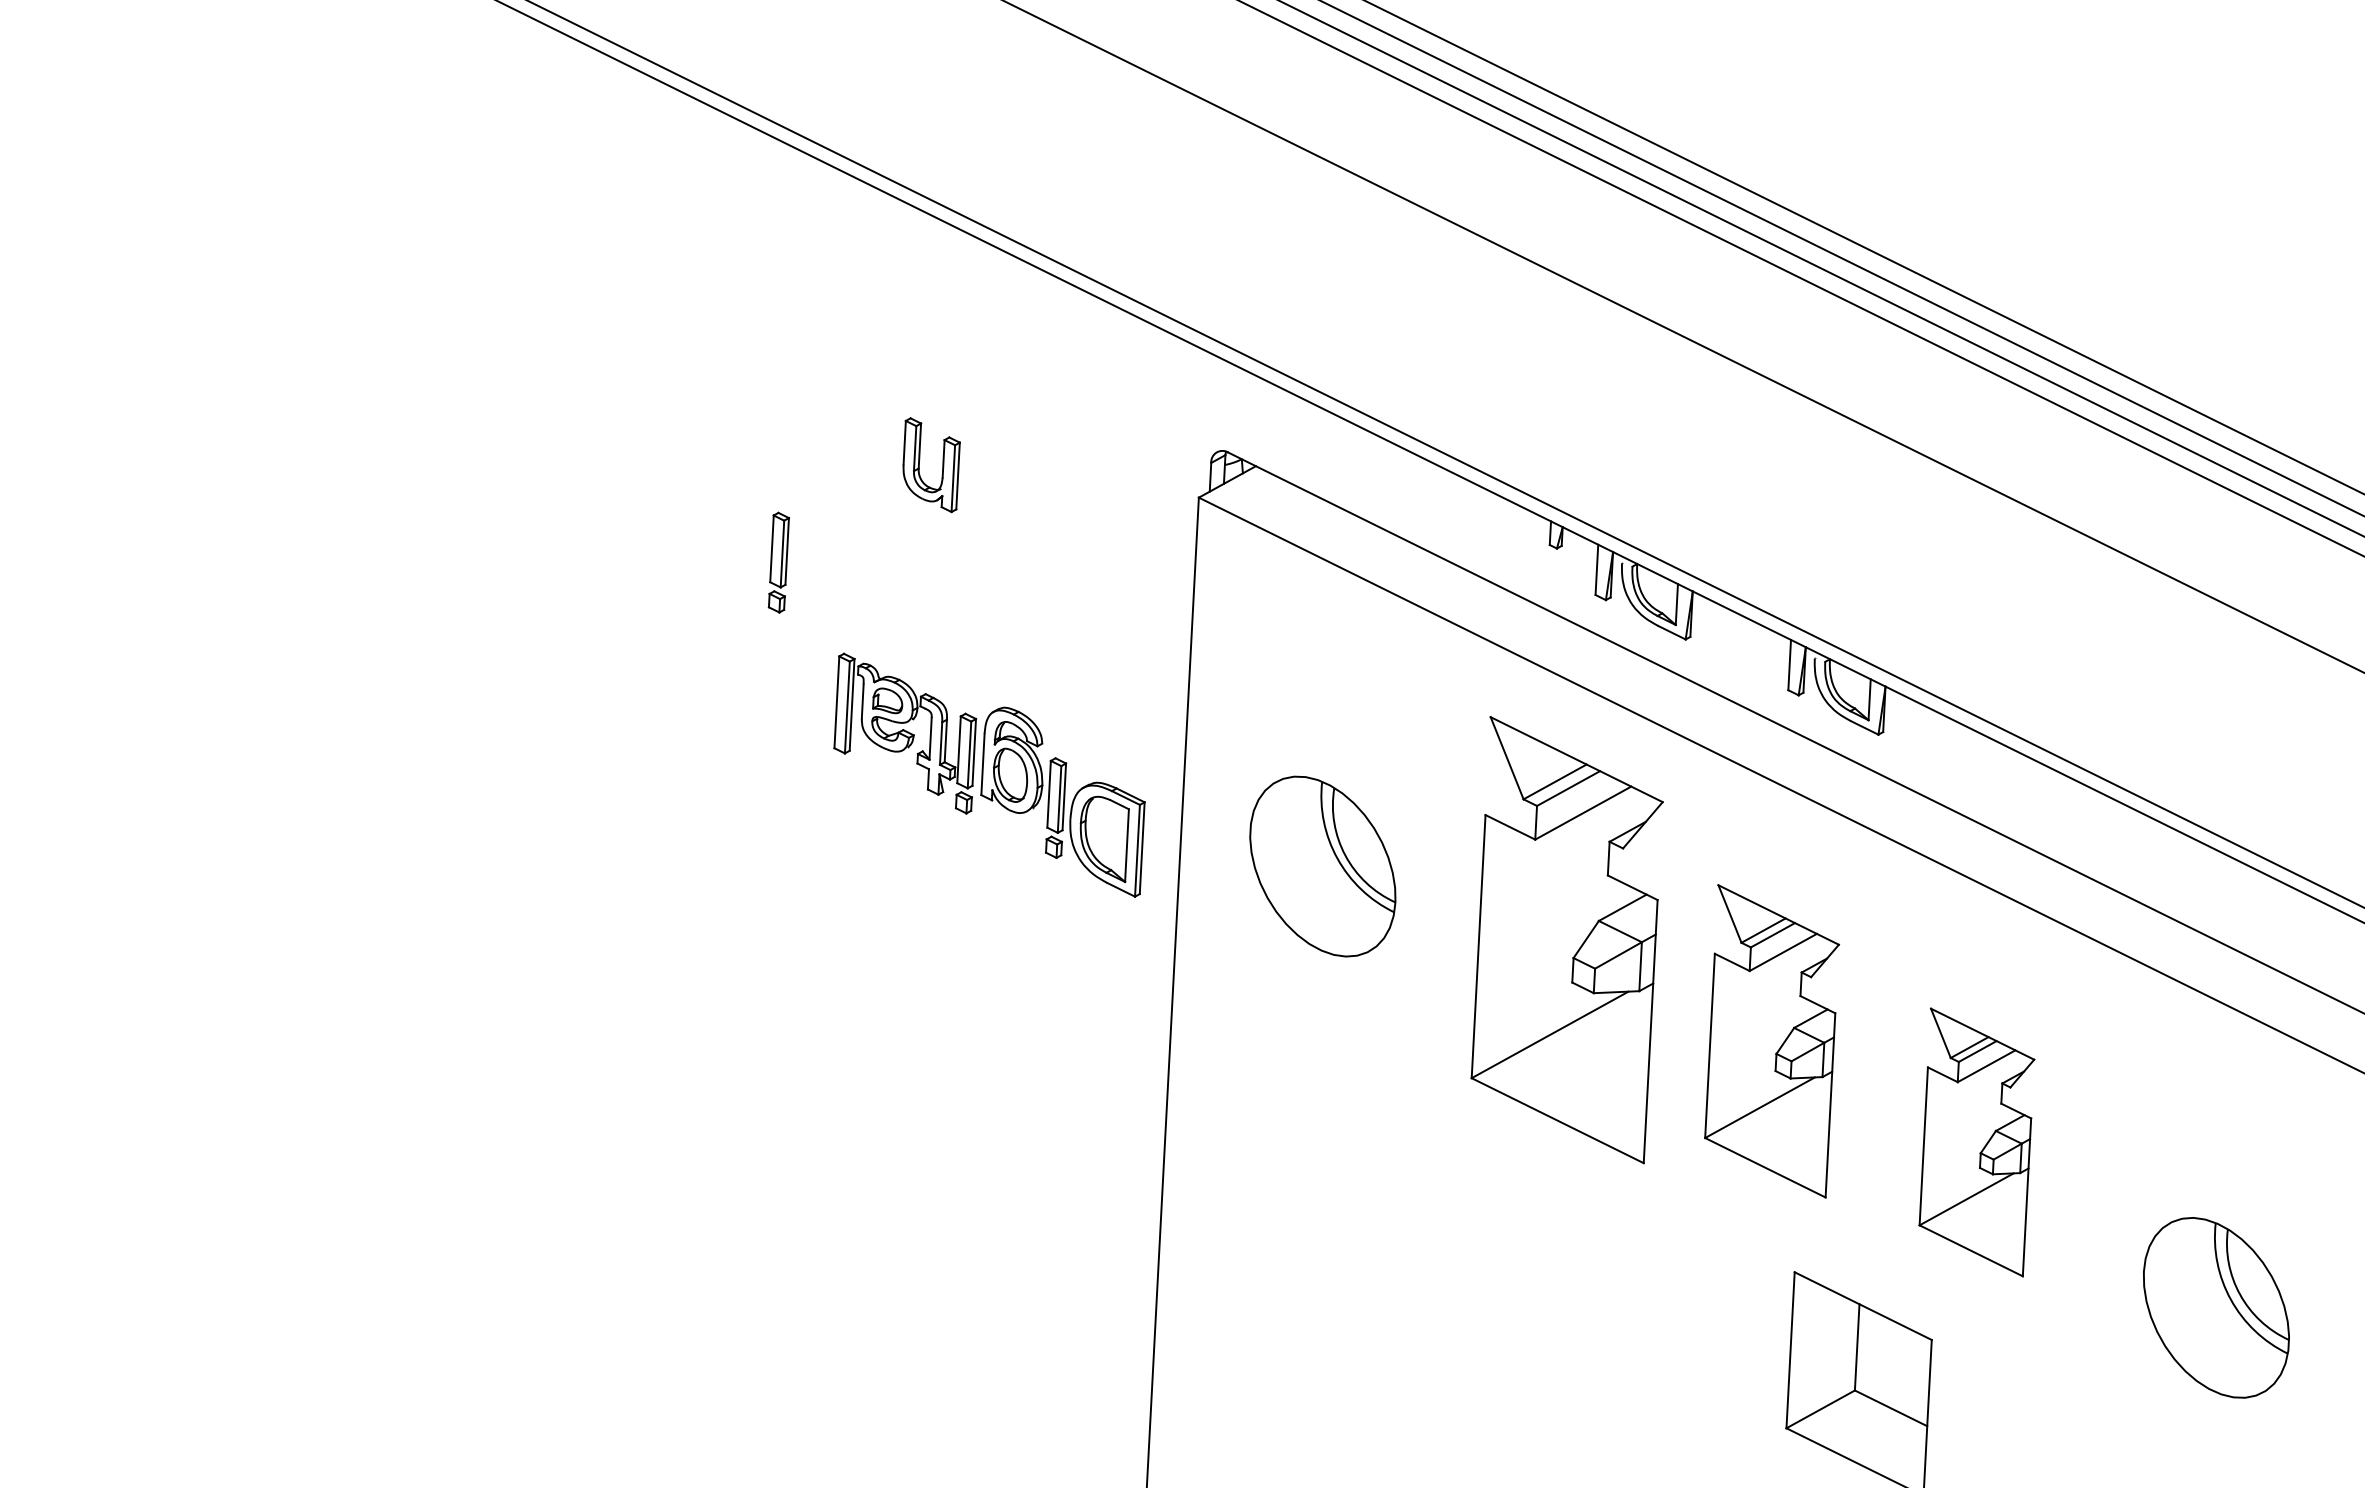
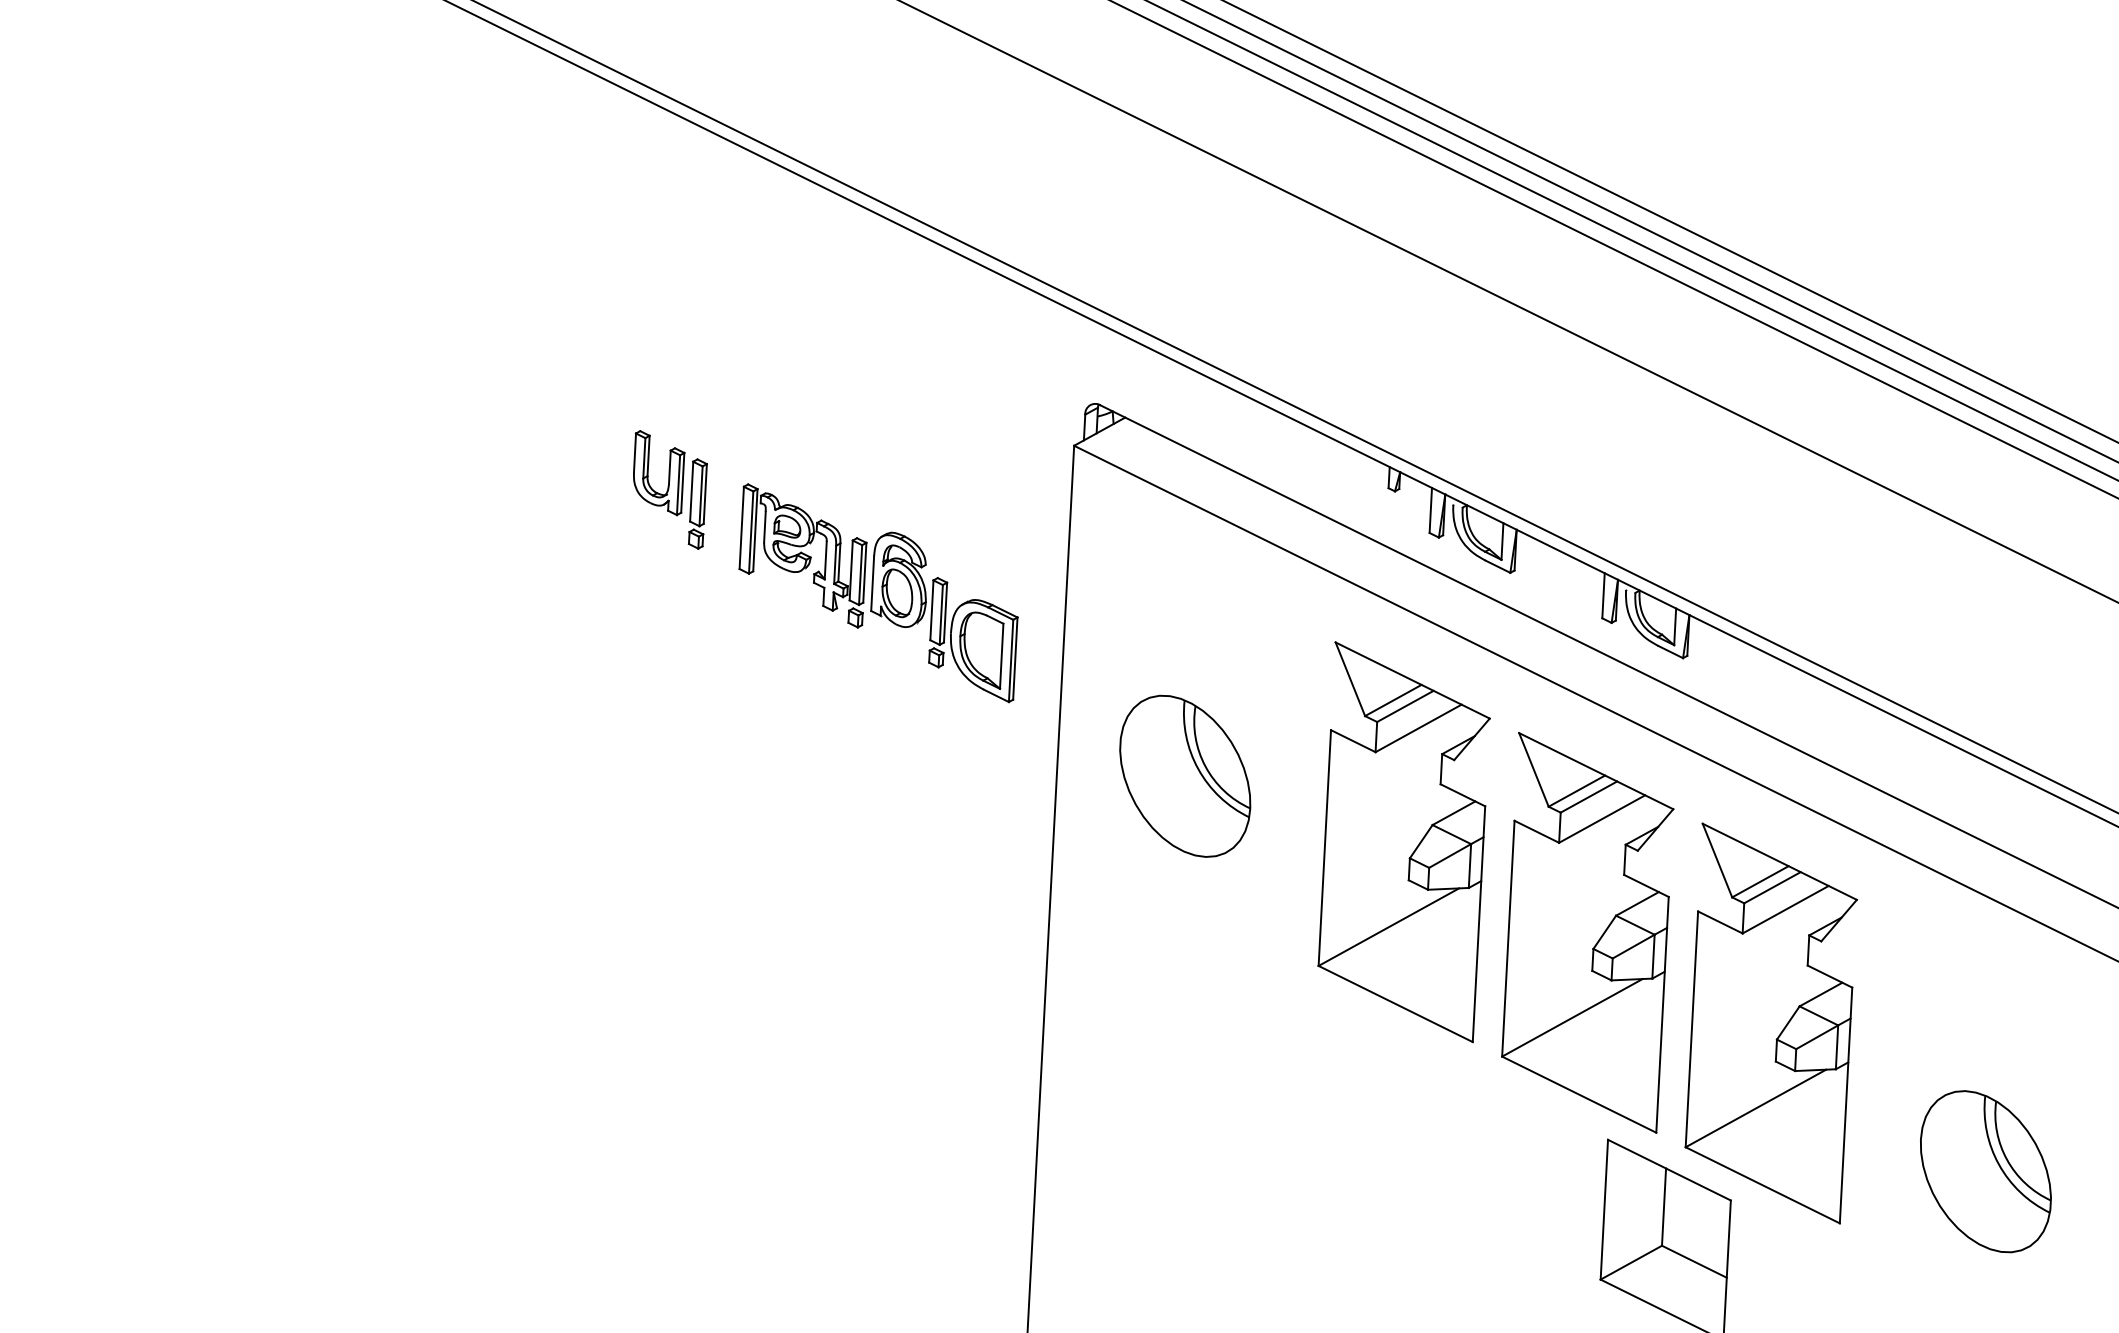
part: (942, 465) -> (668, 473), moved
part: (989, 774) -> (878, 592), moved
part: (1771, 1041) -> (1587, 933), size x1.43
part: (1976, 1142) -> (1770, 1023), size x1.67

